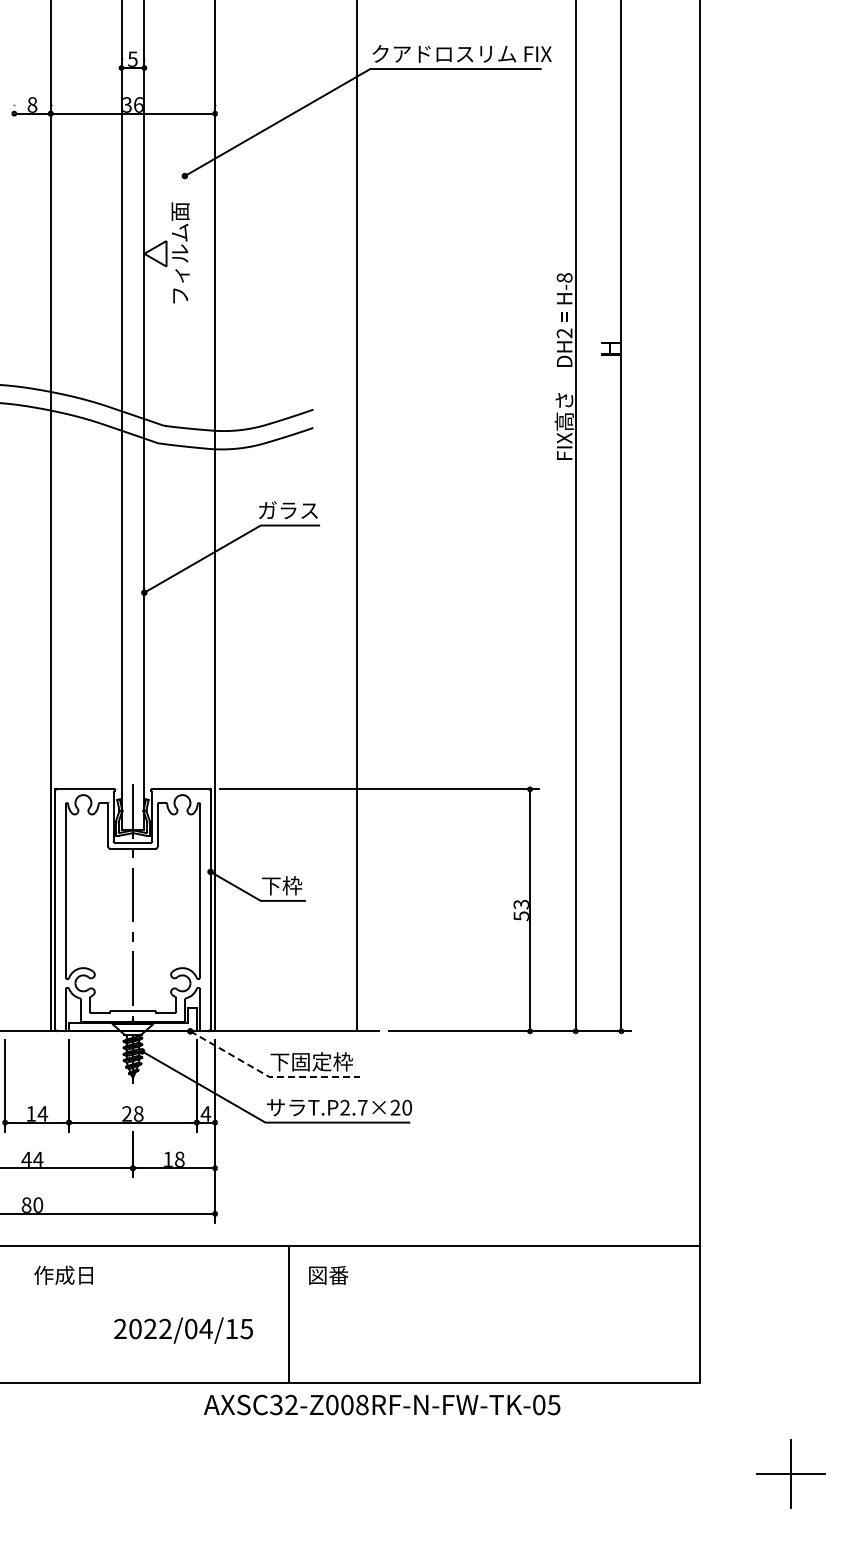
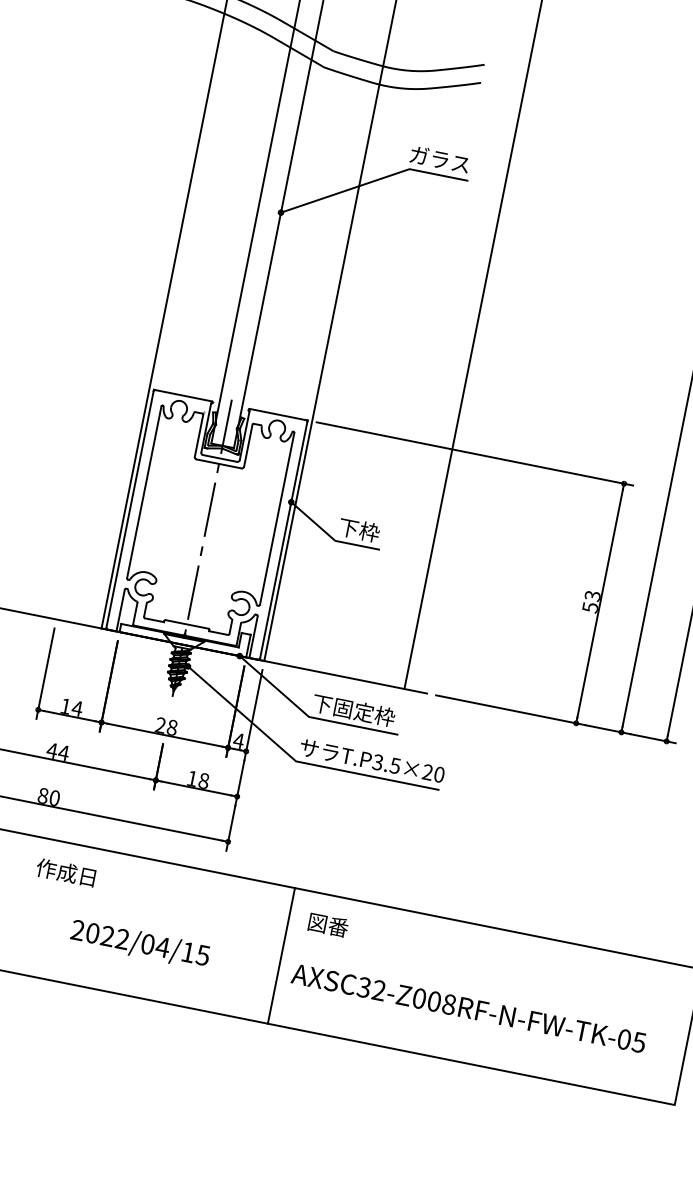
line: (269, 1076) -> (309, 716), dashed -> solid
text: (353, 1107) -> (386, 763), T.P2.7×20 -> T.P3.5×20
text: (183, 1330) -> (140, 944), moved
text: (382, 1404) -> (469, 1008), moved

